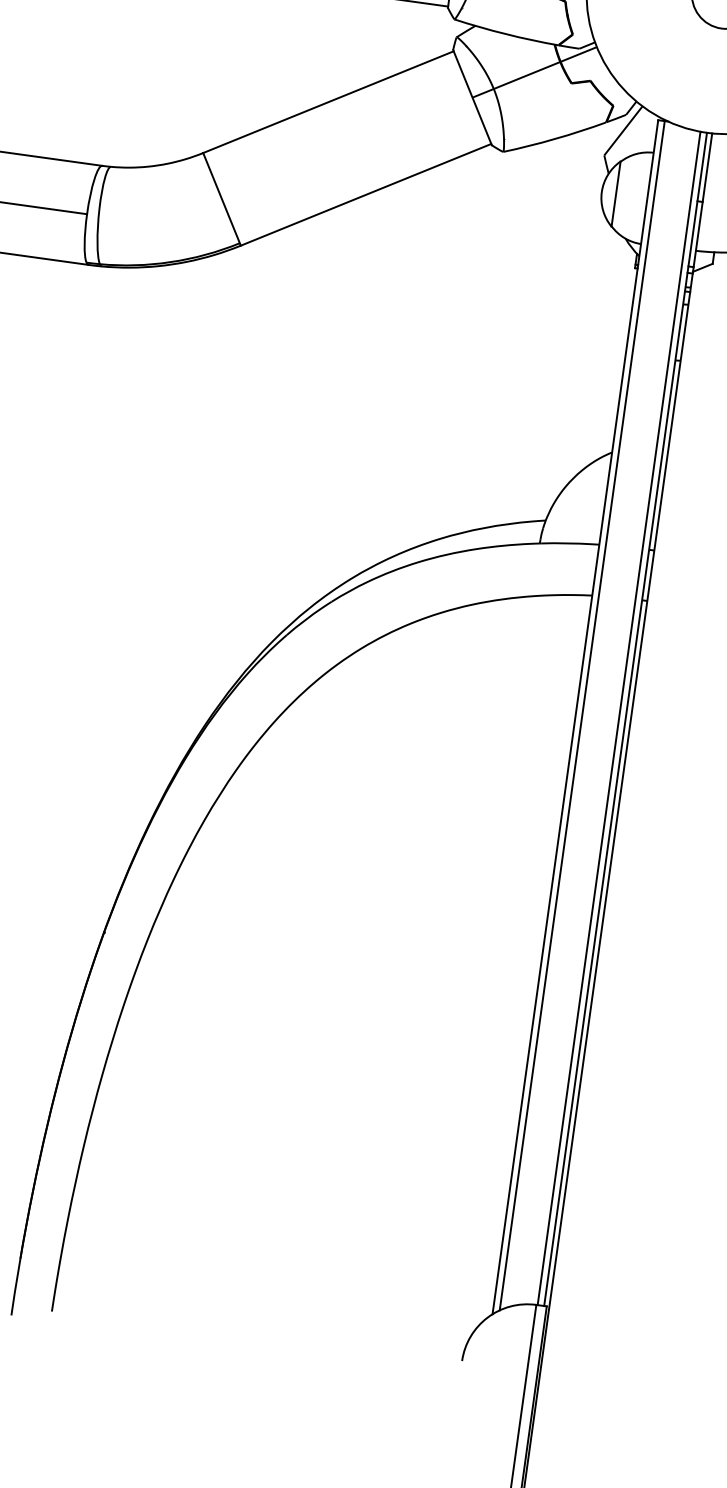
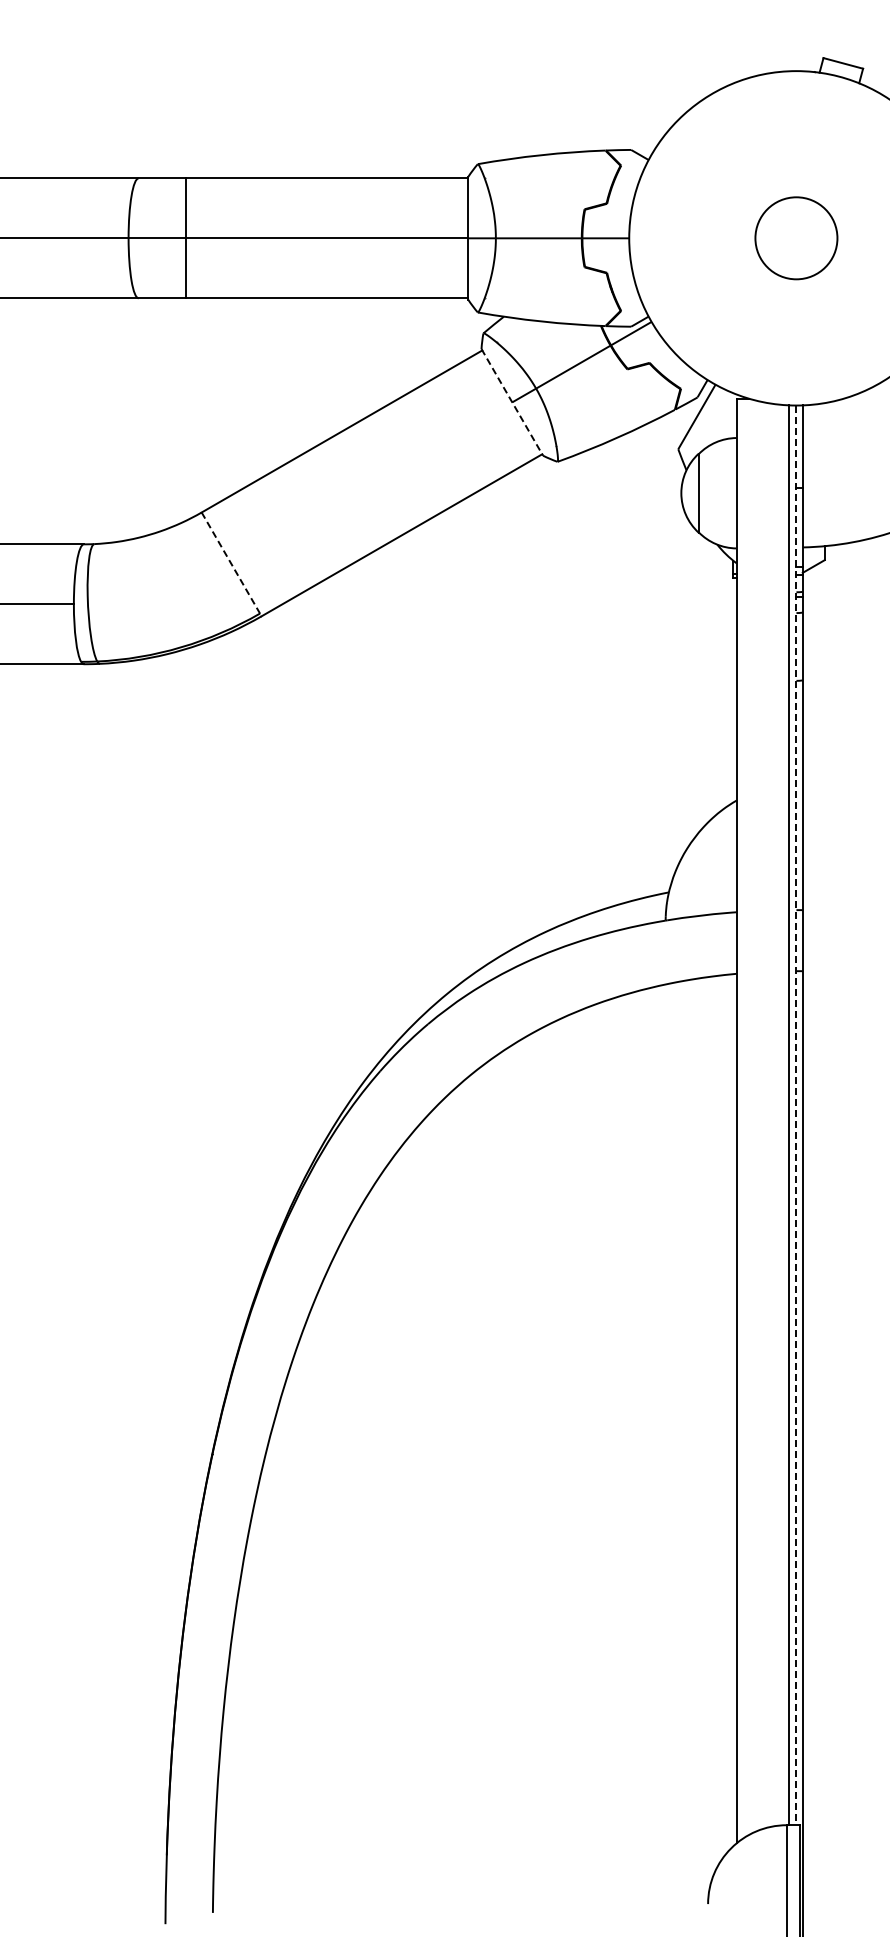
line: (472, 97) -> (512, 402), solid -> dashed
line: (221, 199) -> (231, 564), solid -> dashed
line: (582, 715) -> (744, 1117), removed
line: (625, 719) -> (796, 1115), solid -> dashed

